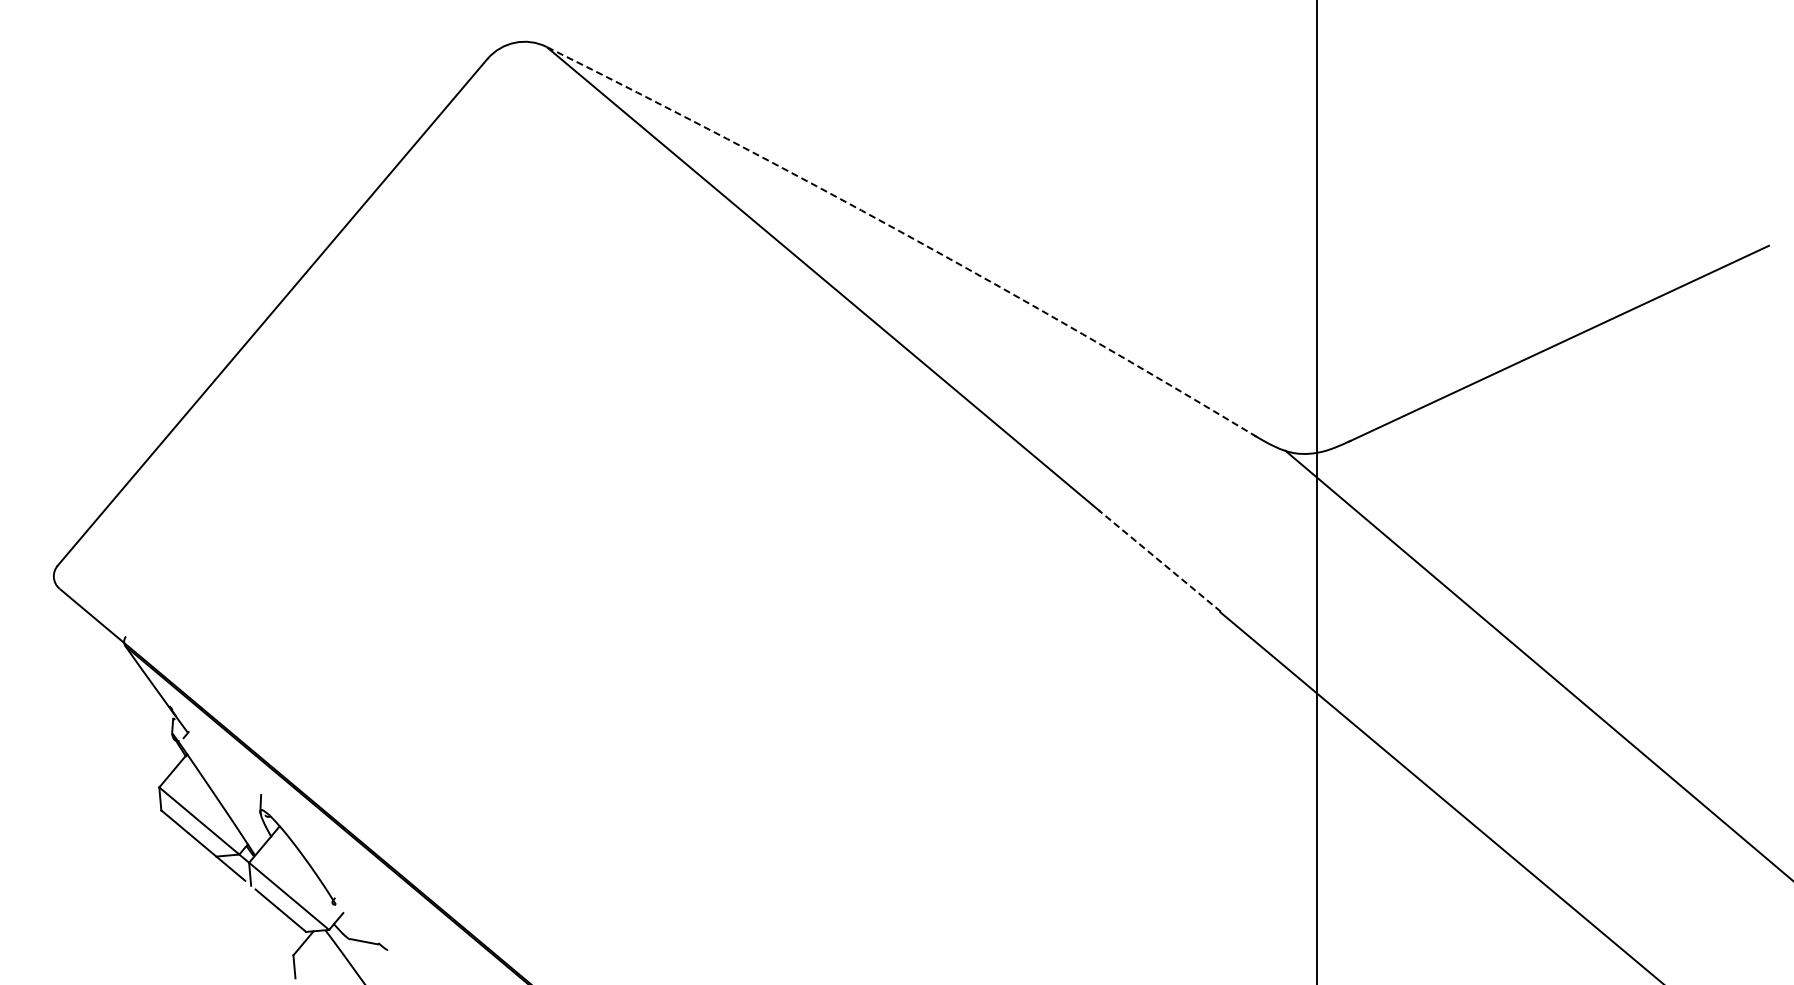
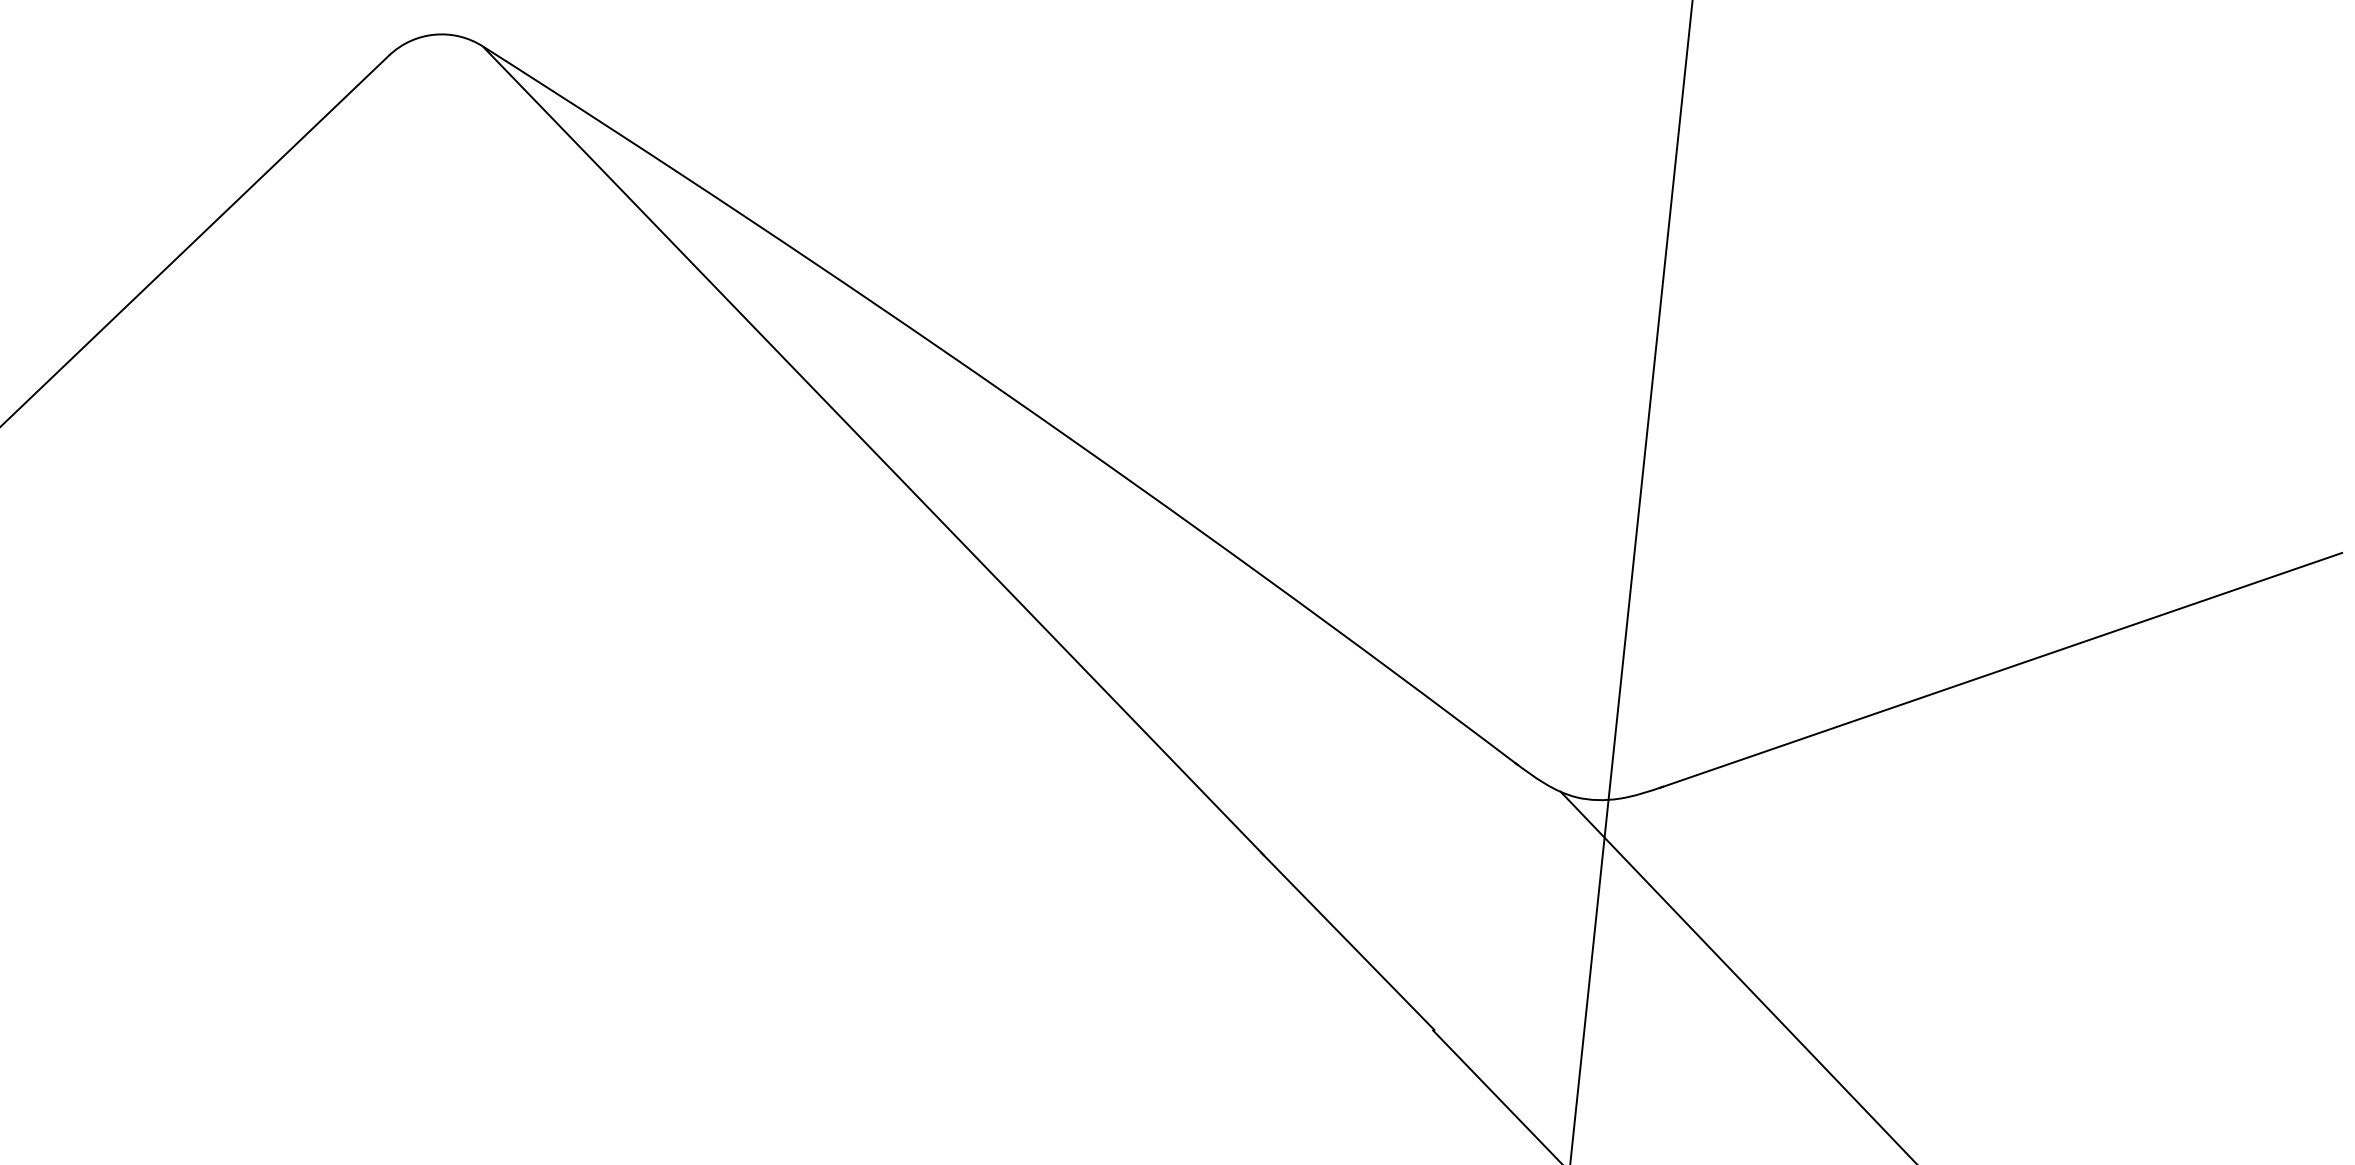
arc: (905, 234) -> (1007, 394), dashed -> solid
line: (1159, 560) -> (1347, 940), dashed -> solid

